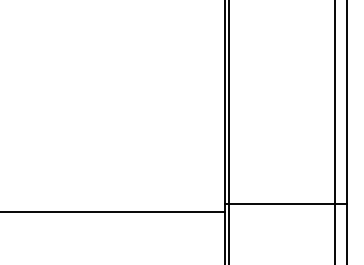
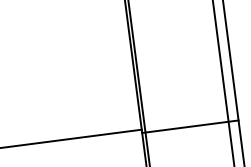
line: (285, 203) -> (189, 126), moved

